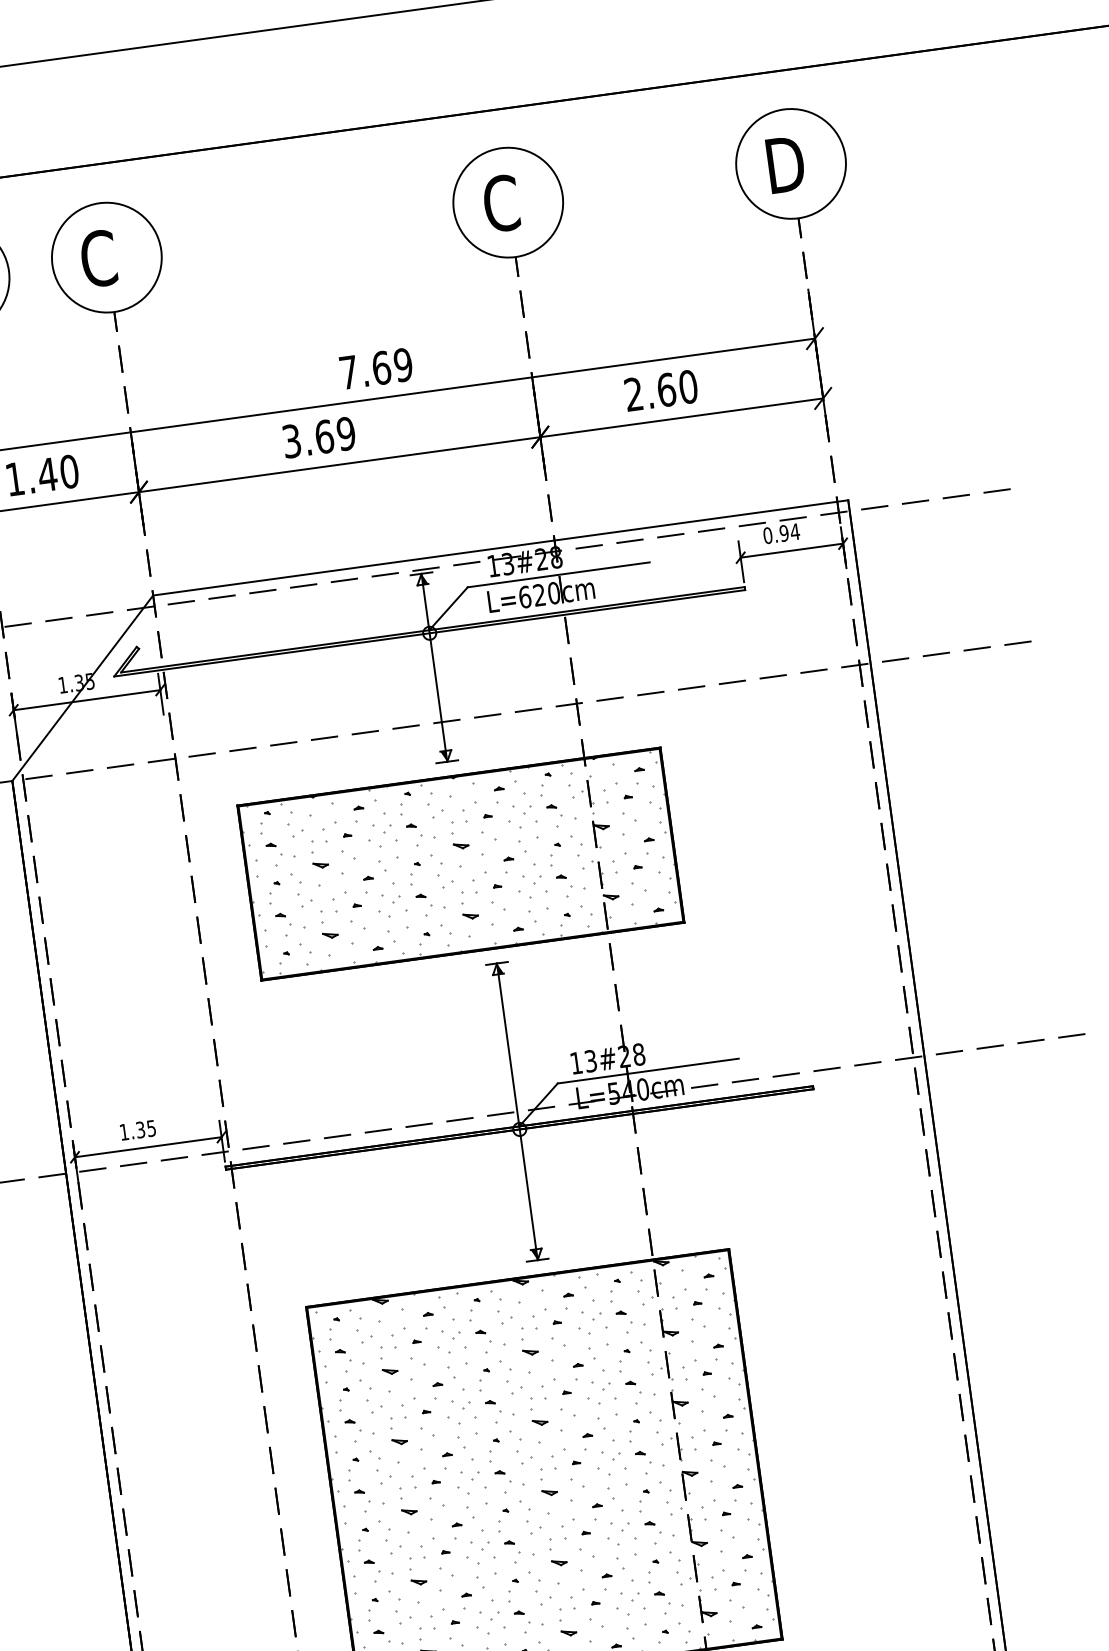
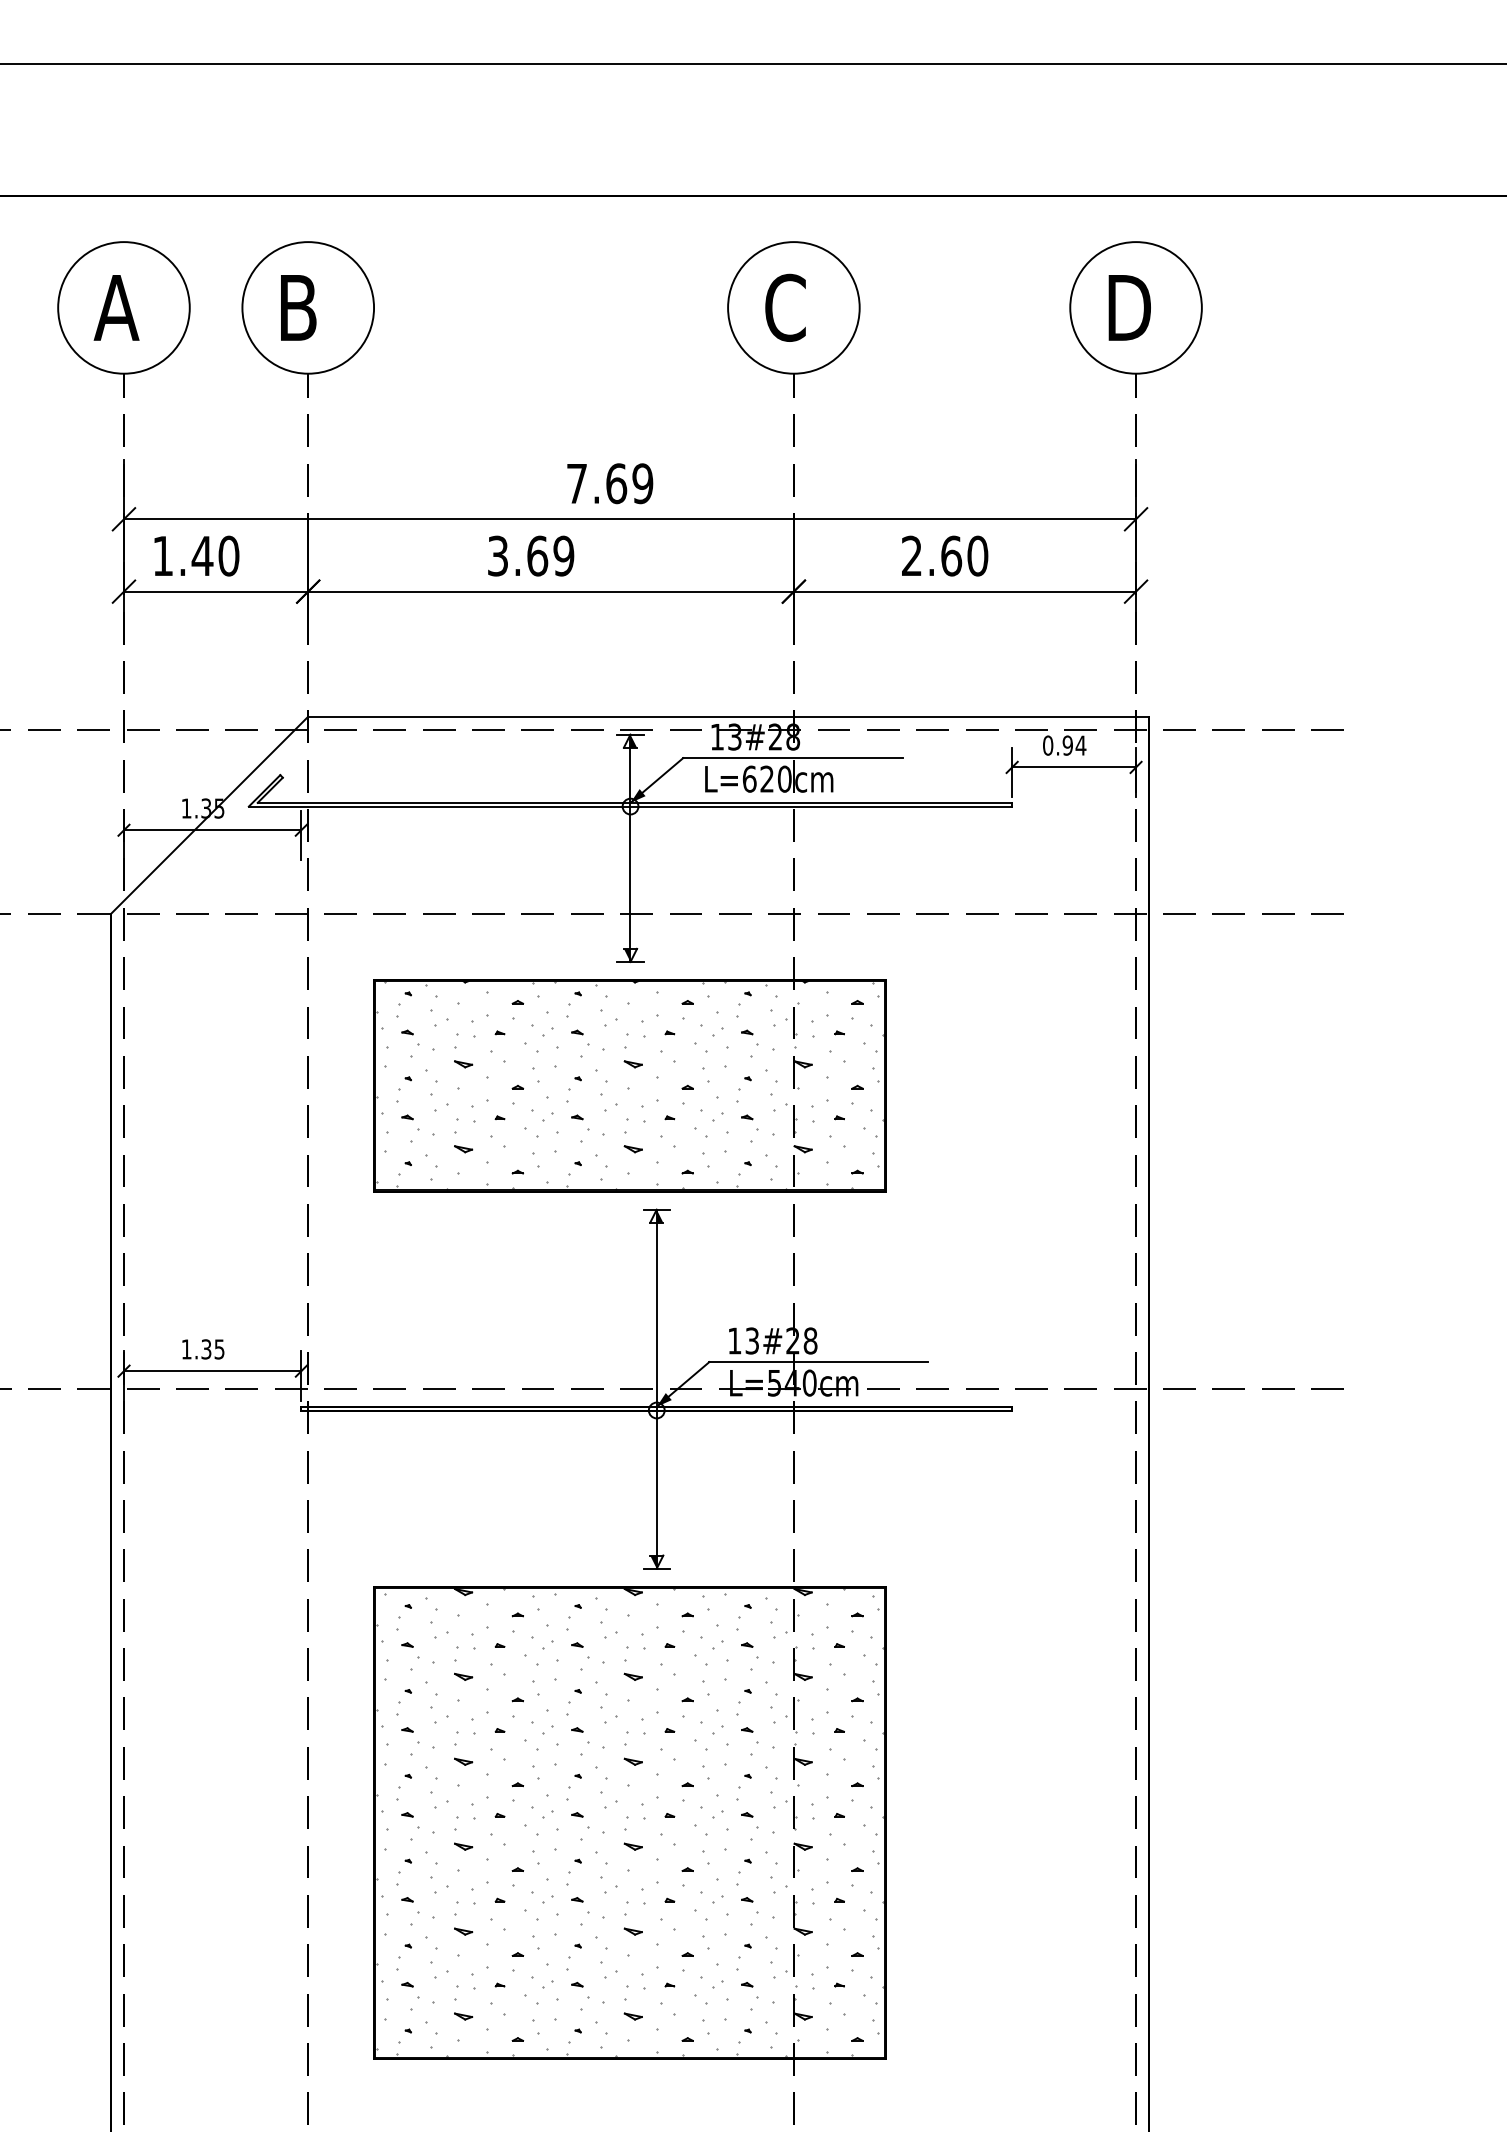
text: (98, 258) -> (298, 307), C -> B
fill: (434, 623) -> (637, 795), added
fill: (524, 1119) -> (663, 1399), added

